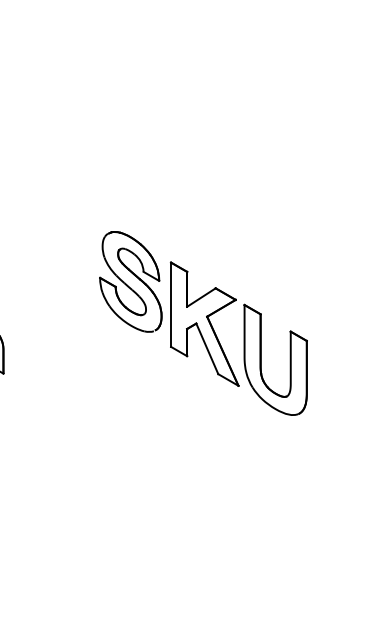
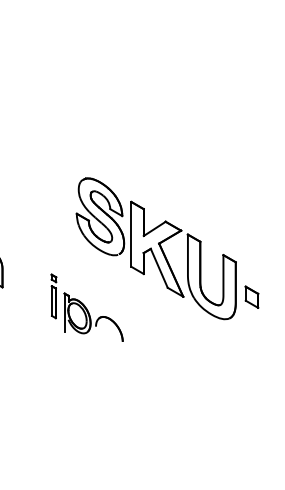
part: (327, 385) -> (251, 296), added
part: (112, 399) -> (86, 307), added

